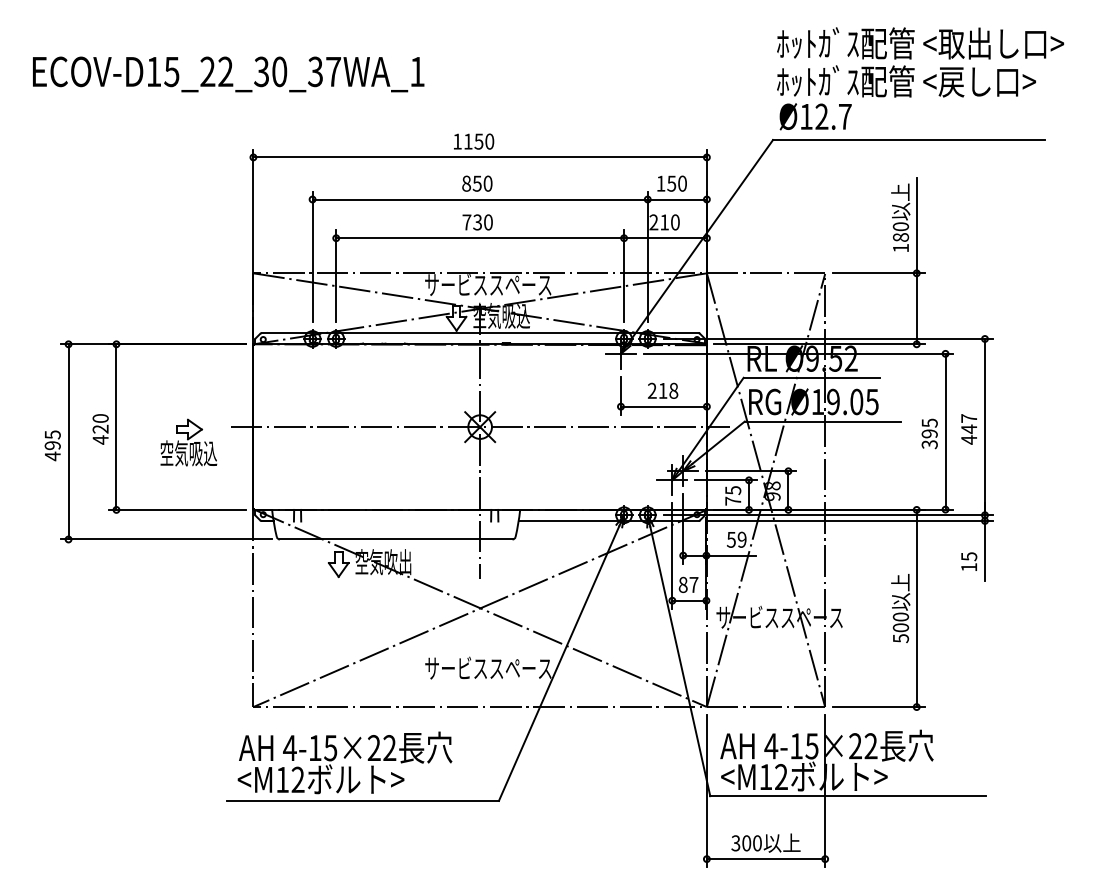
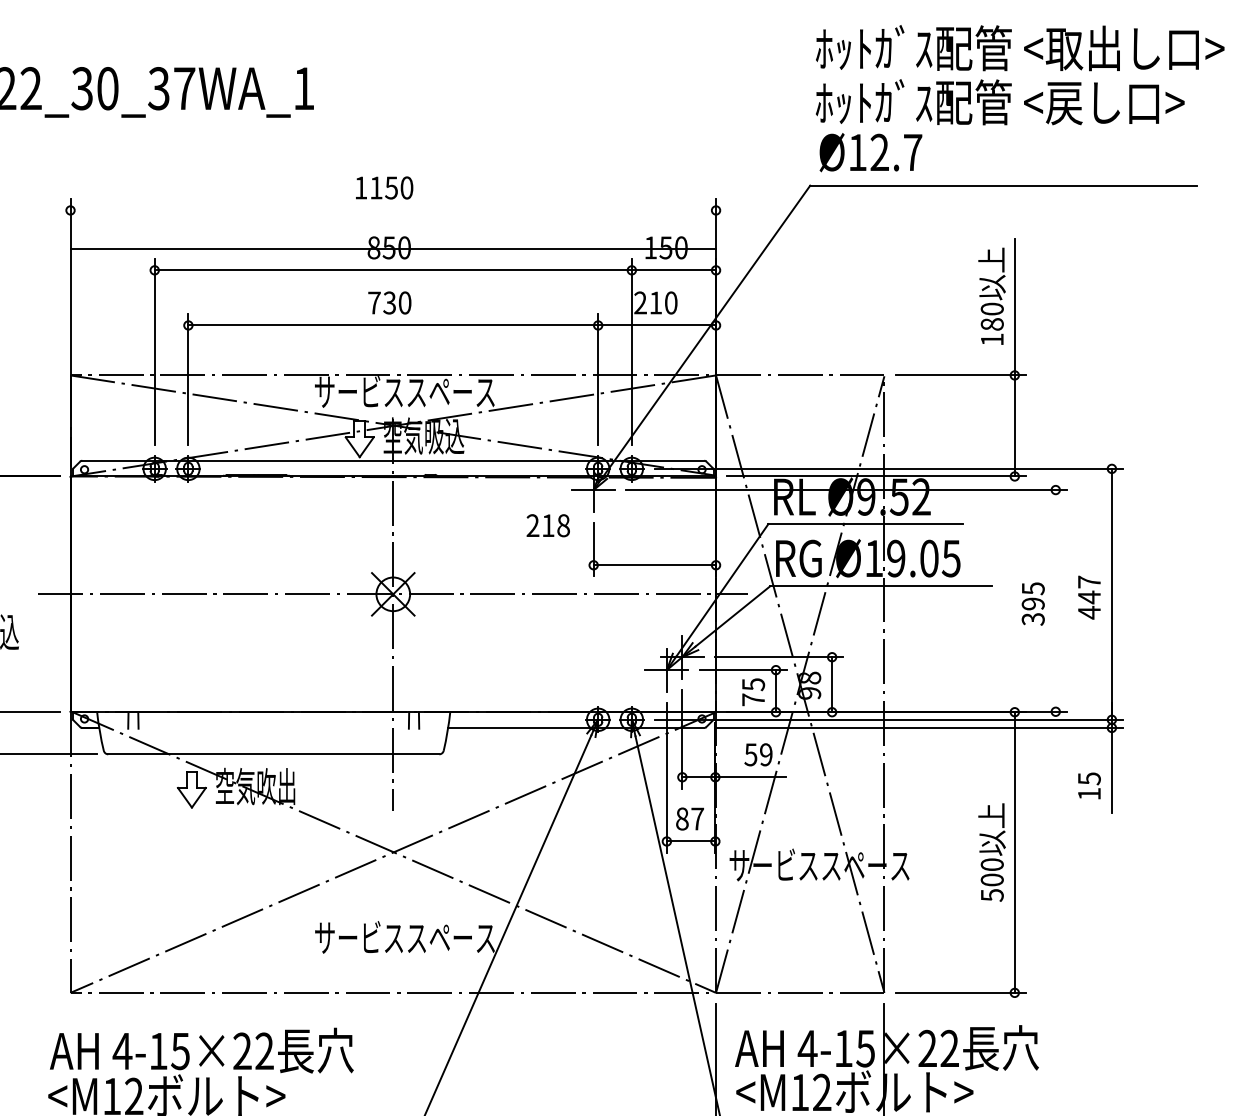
line: (479, 157) -> (392, 248), moved
text: (663, 390) -> (548, 525), moved
line: (945, 431) -> (1055, 600), removed

